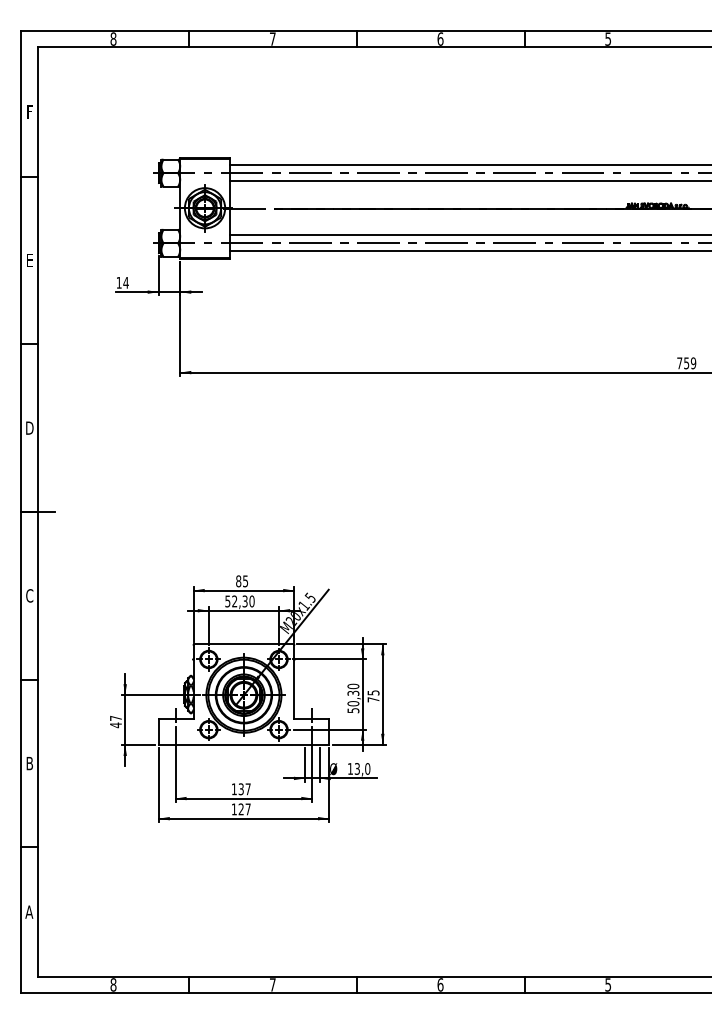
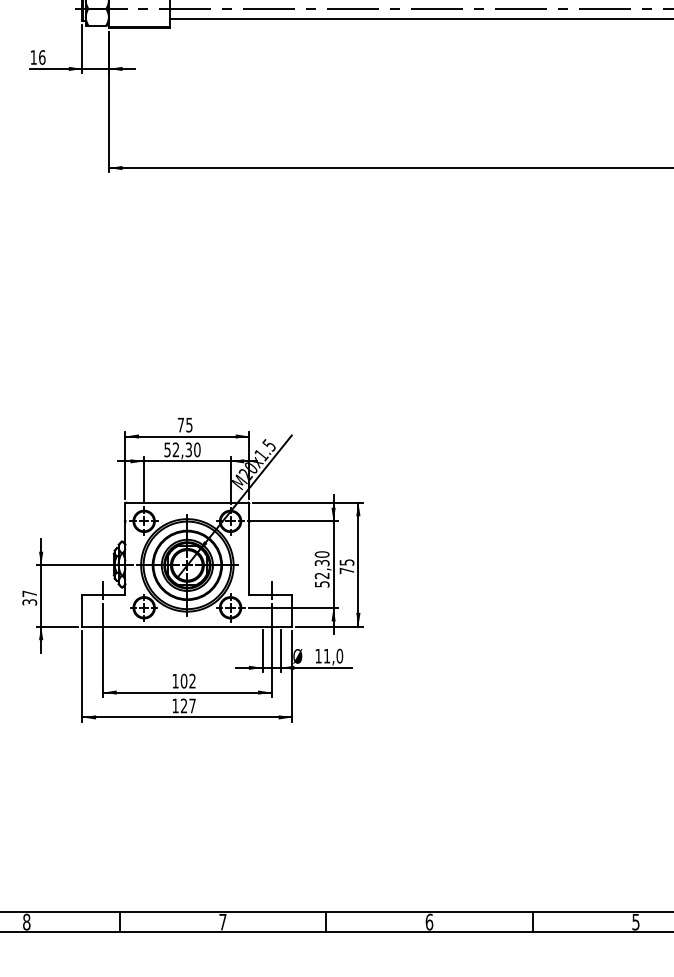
text: (125, 282) -> (41, 57), 14 -> 16
text: (238, 581) -> (180, 425), 85 -> 75
text: (353, 703) -> (322, 575), 50,30 -> 52,30
text: (115, 725) -> (29, 602), 47 -> 37
text: (356, 768) -> (325, 655), 13,0 -> 11,0
text: (244, 789) -> (188, 681), 137 -> 102

